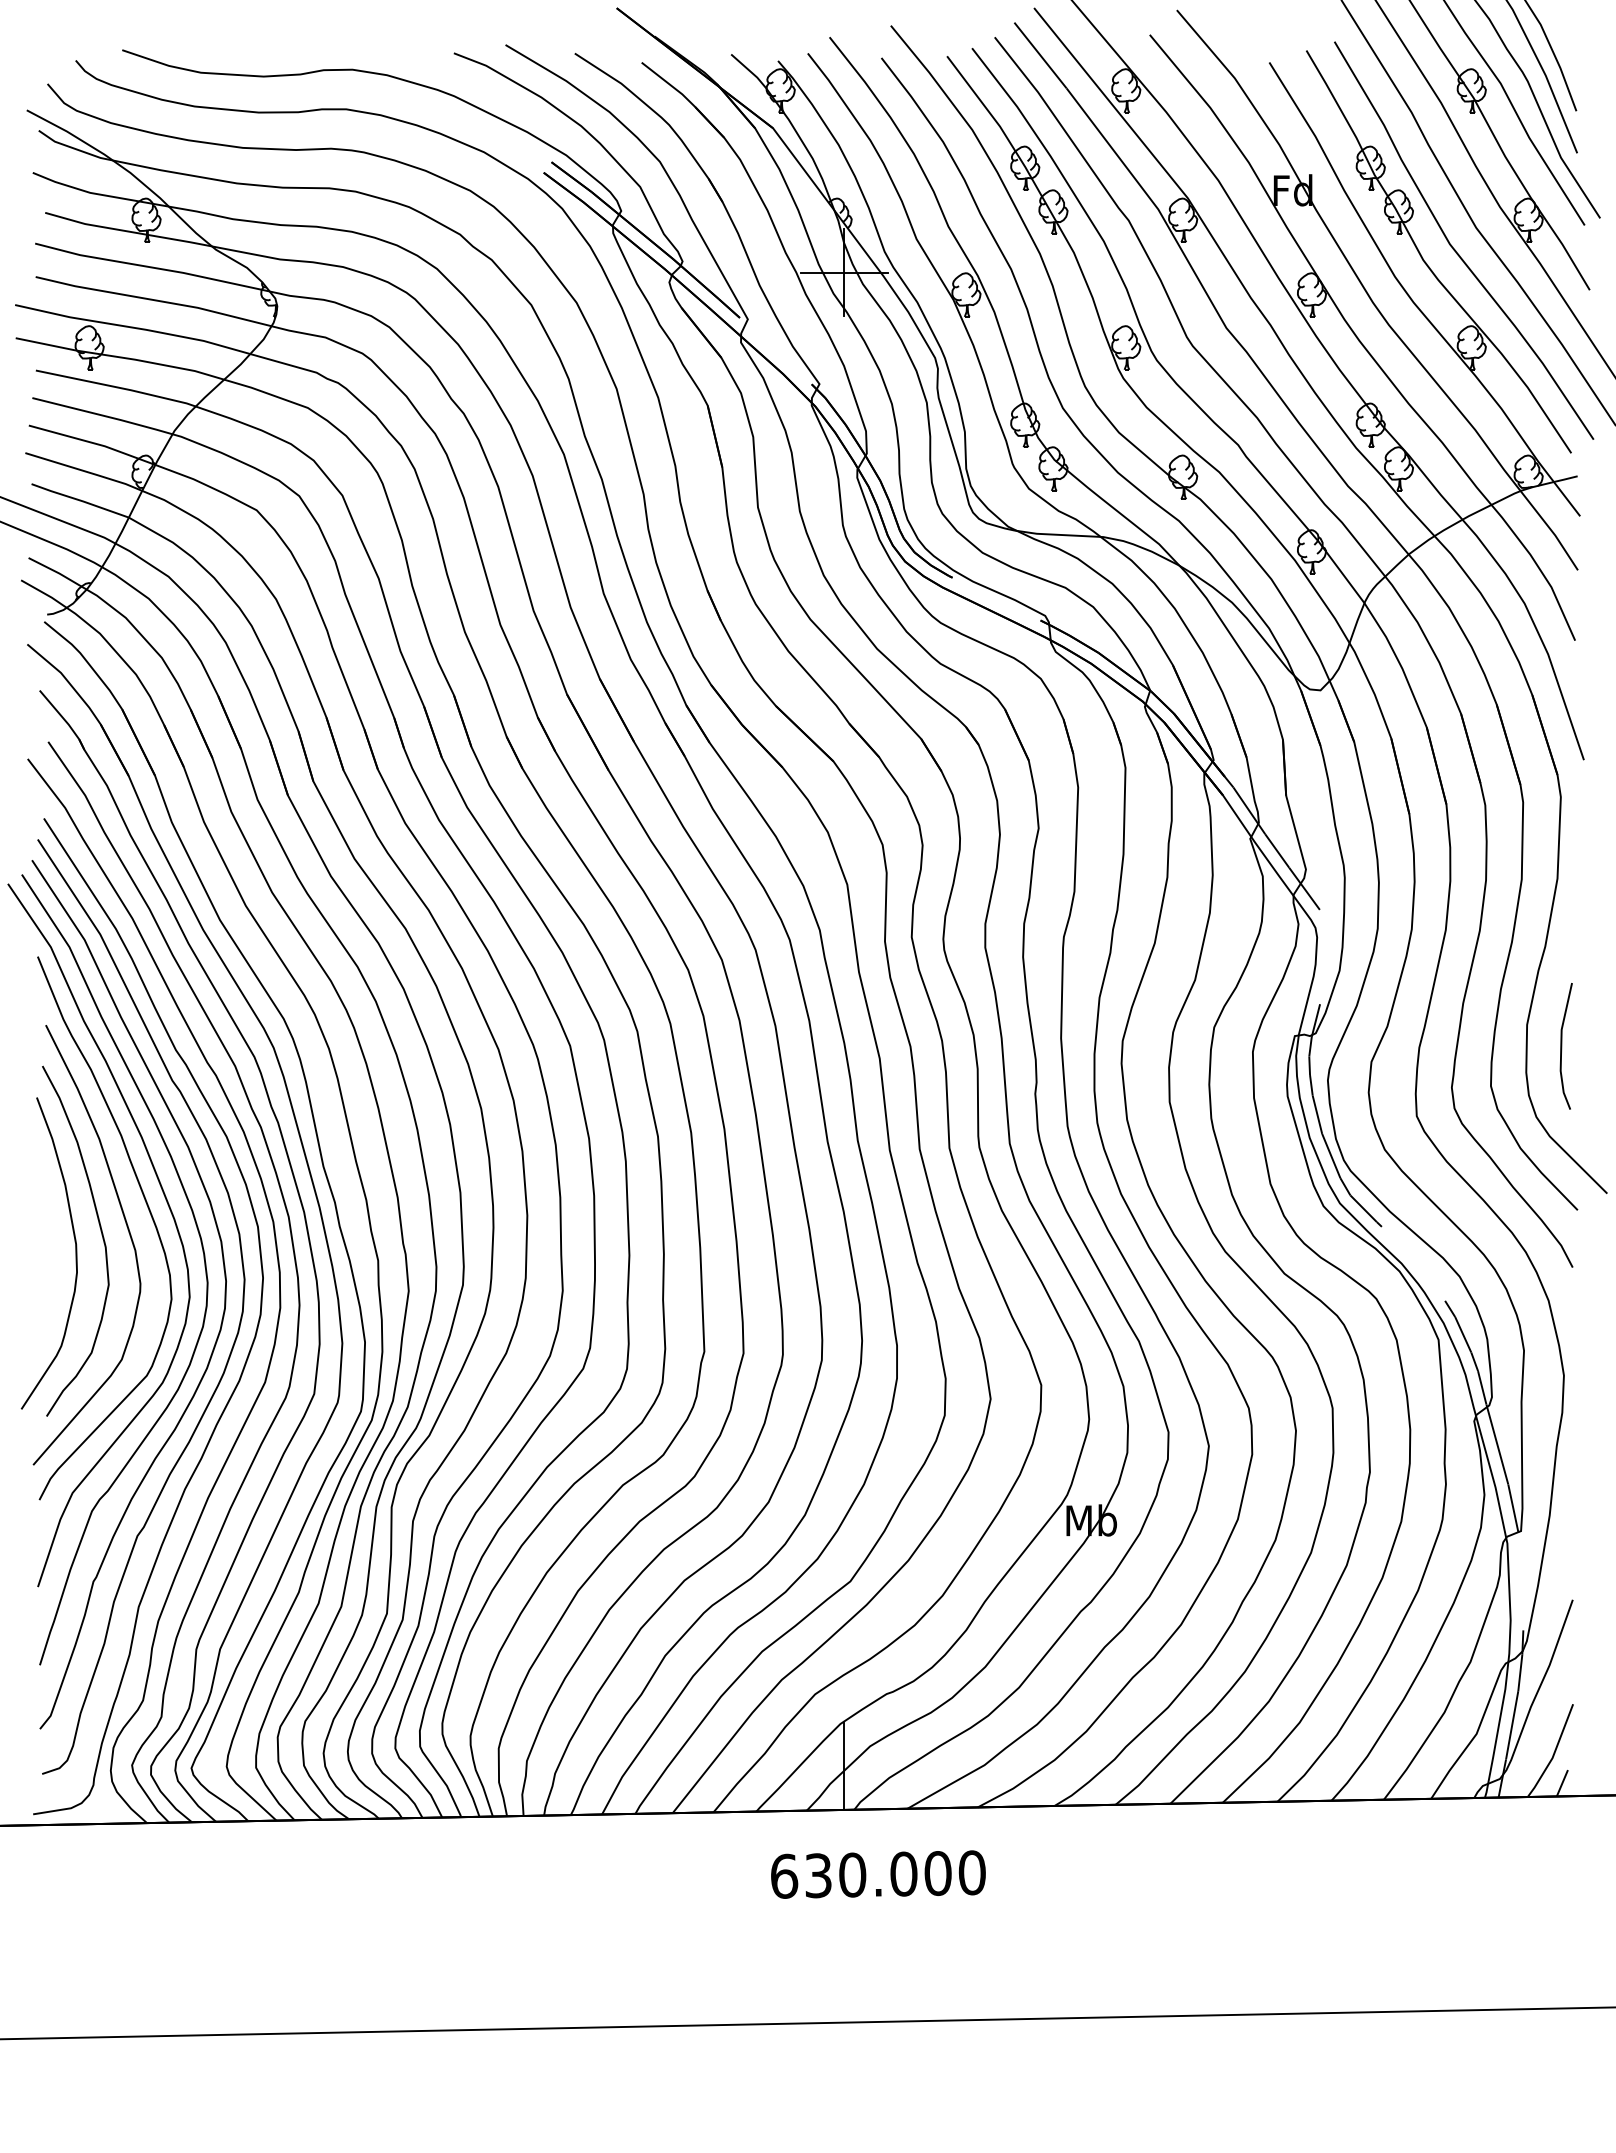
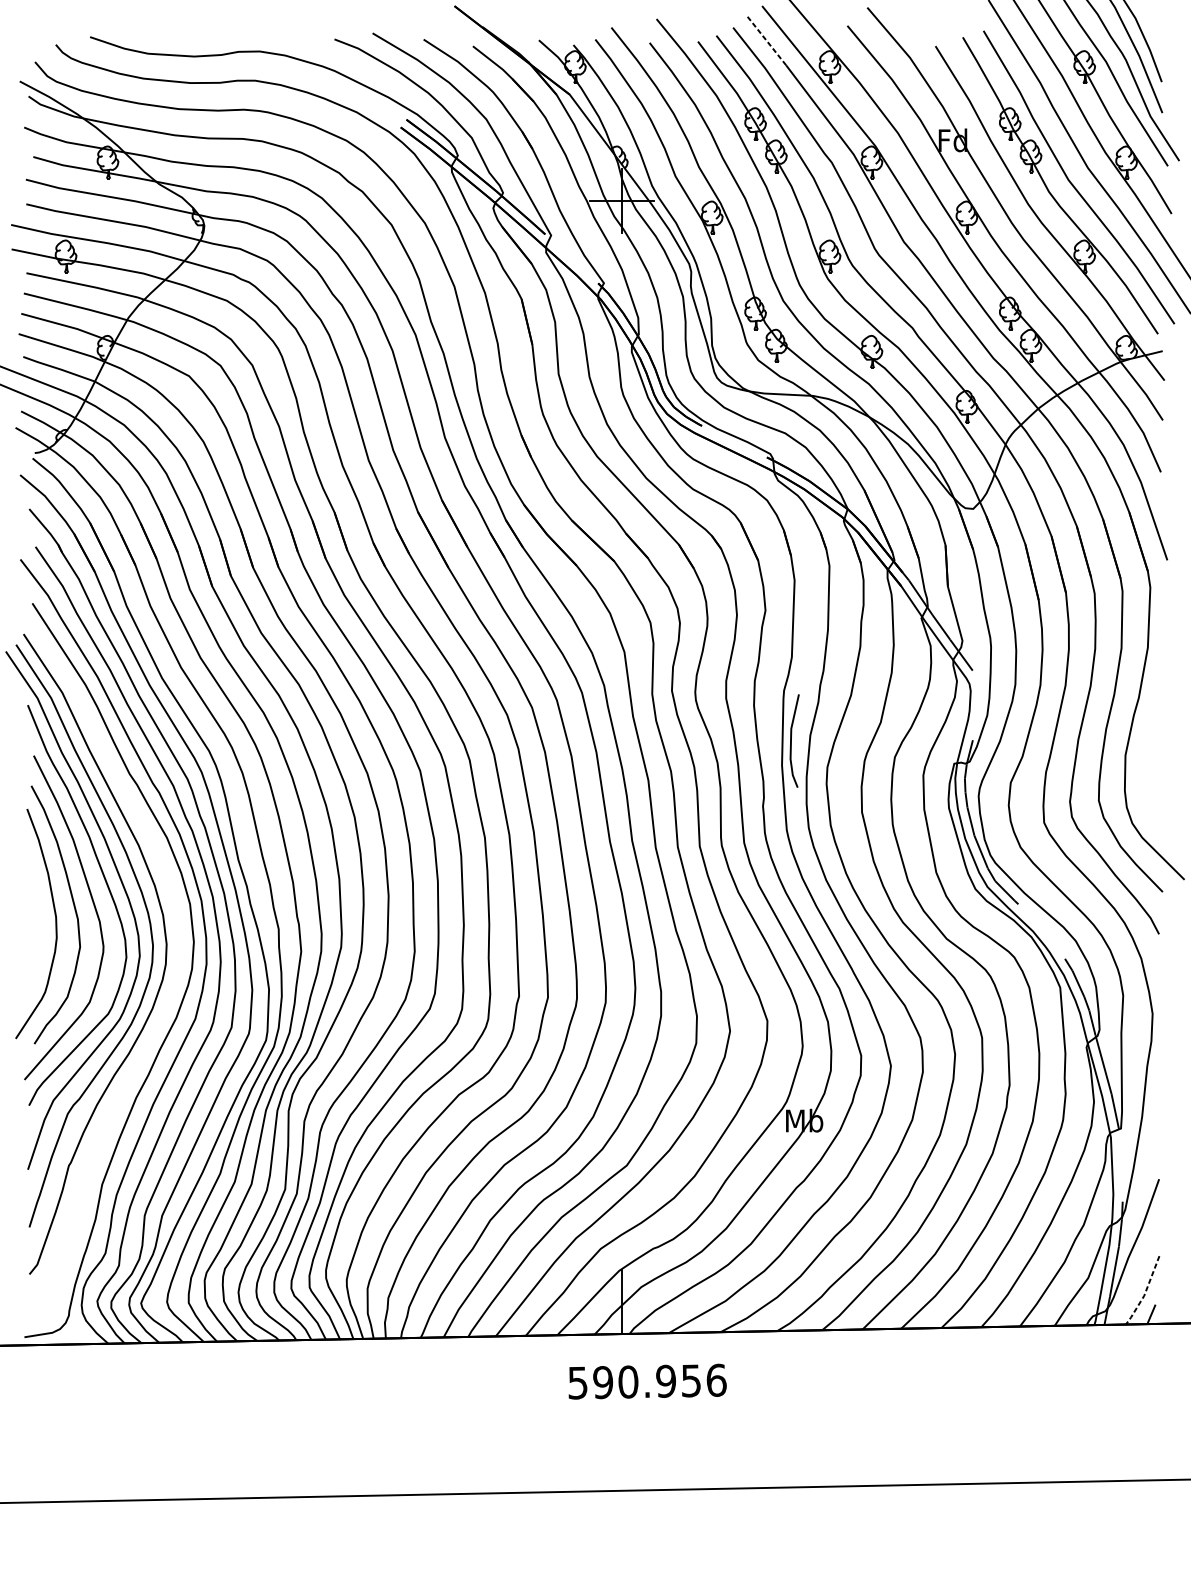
line: (1040, 55) -> (766, 41), solid -> dashed
line: (1562, 1046) -> (791, 741), moved
curve: (235, 1336) -> (173, 985), removed
line: (1553, 1754) -> (1144, 1293), solid -> dashed
text: (878, 1874) -> (647, 1381), 630.000 -> 590.956

